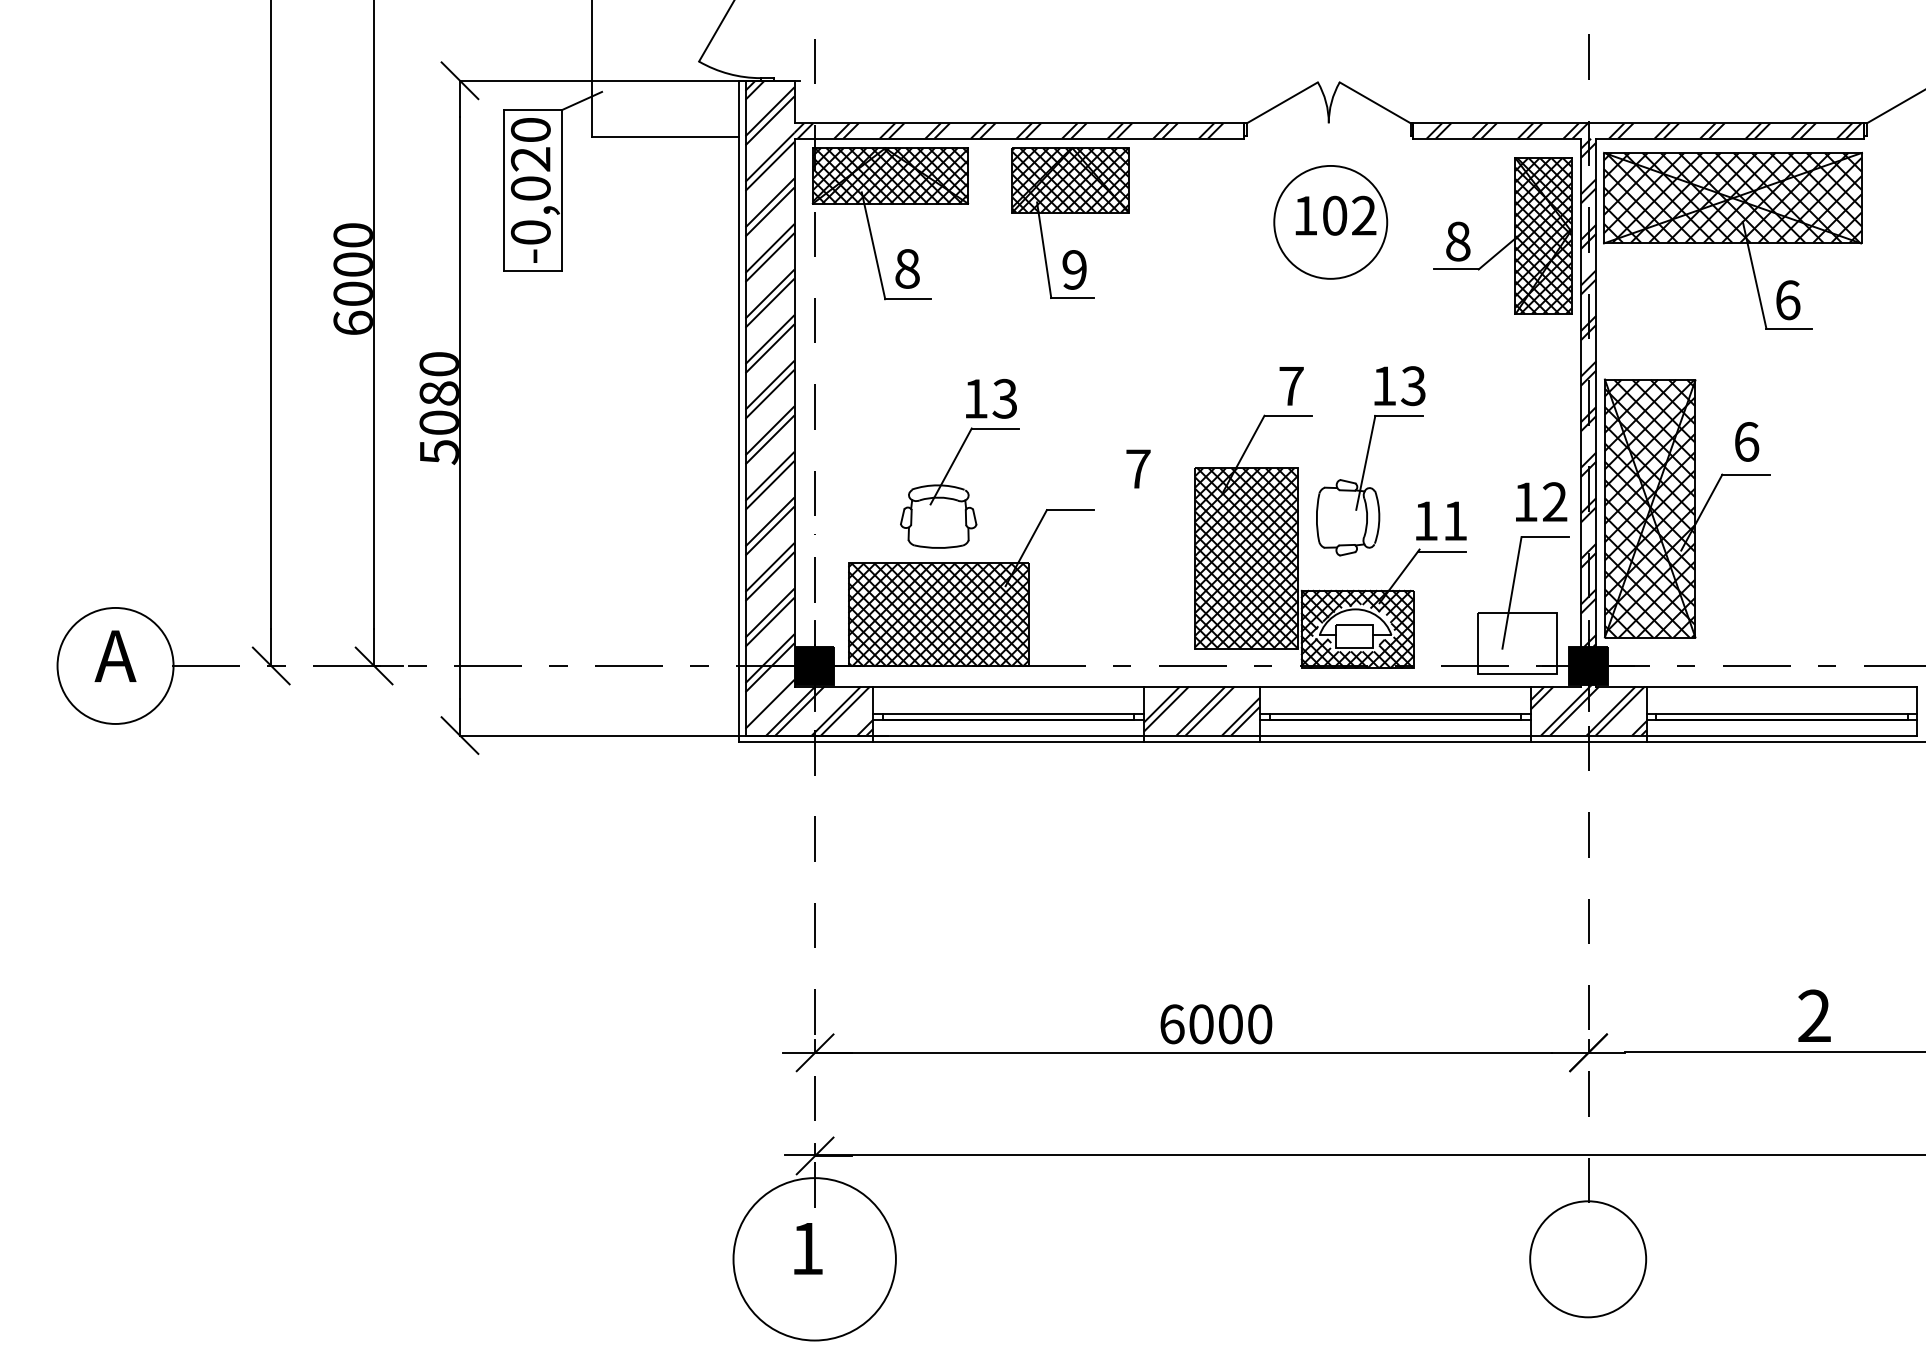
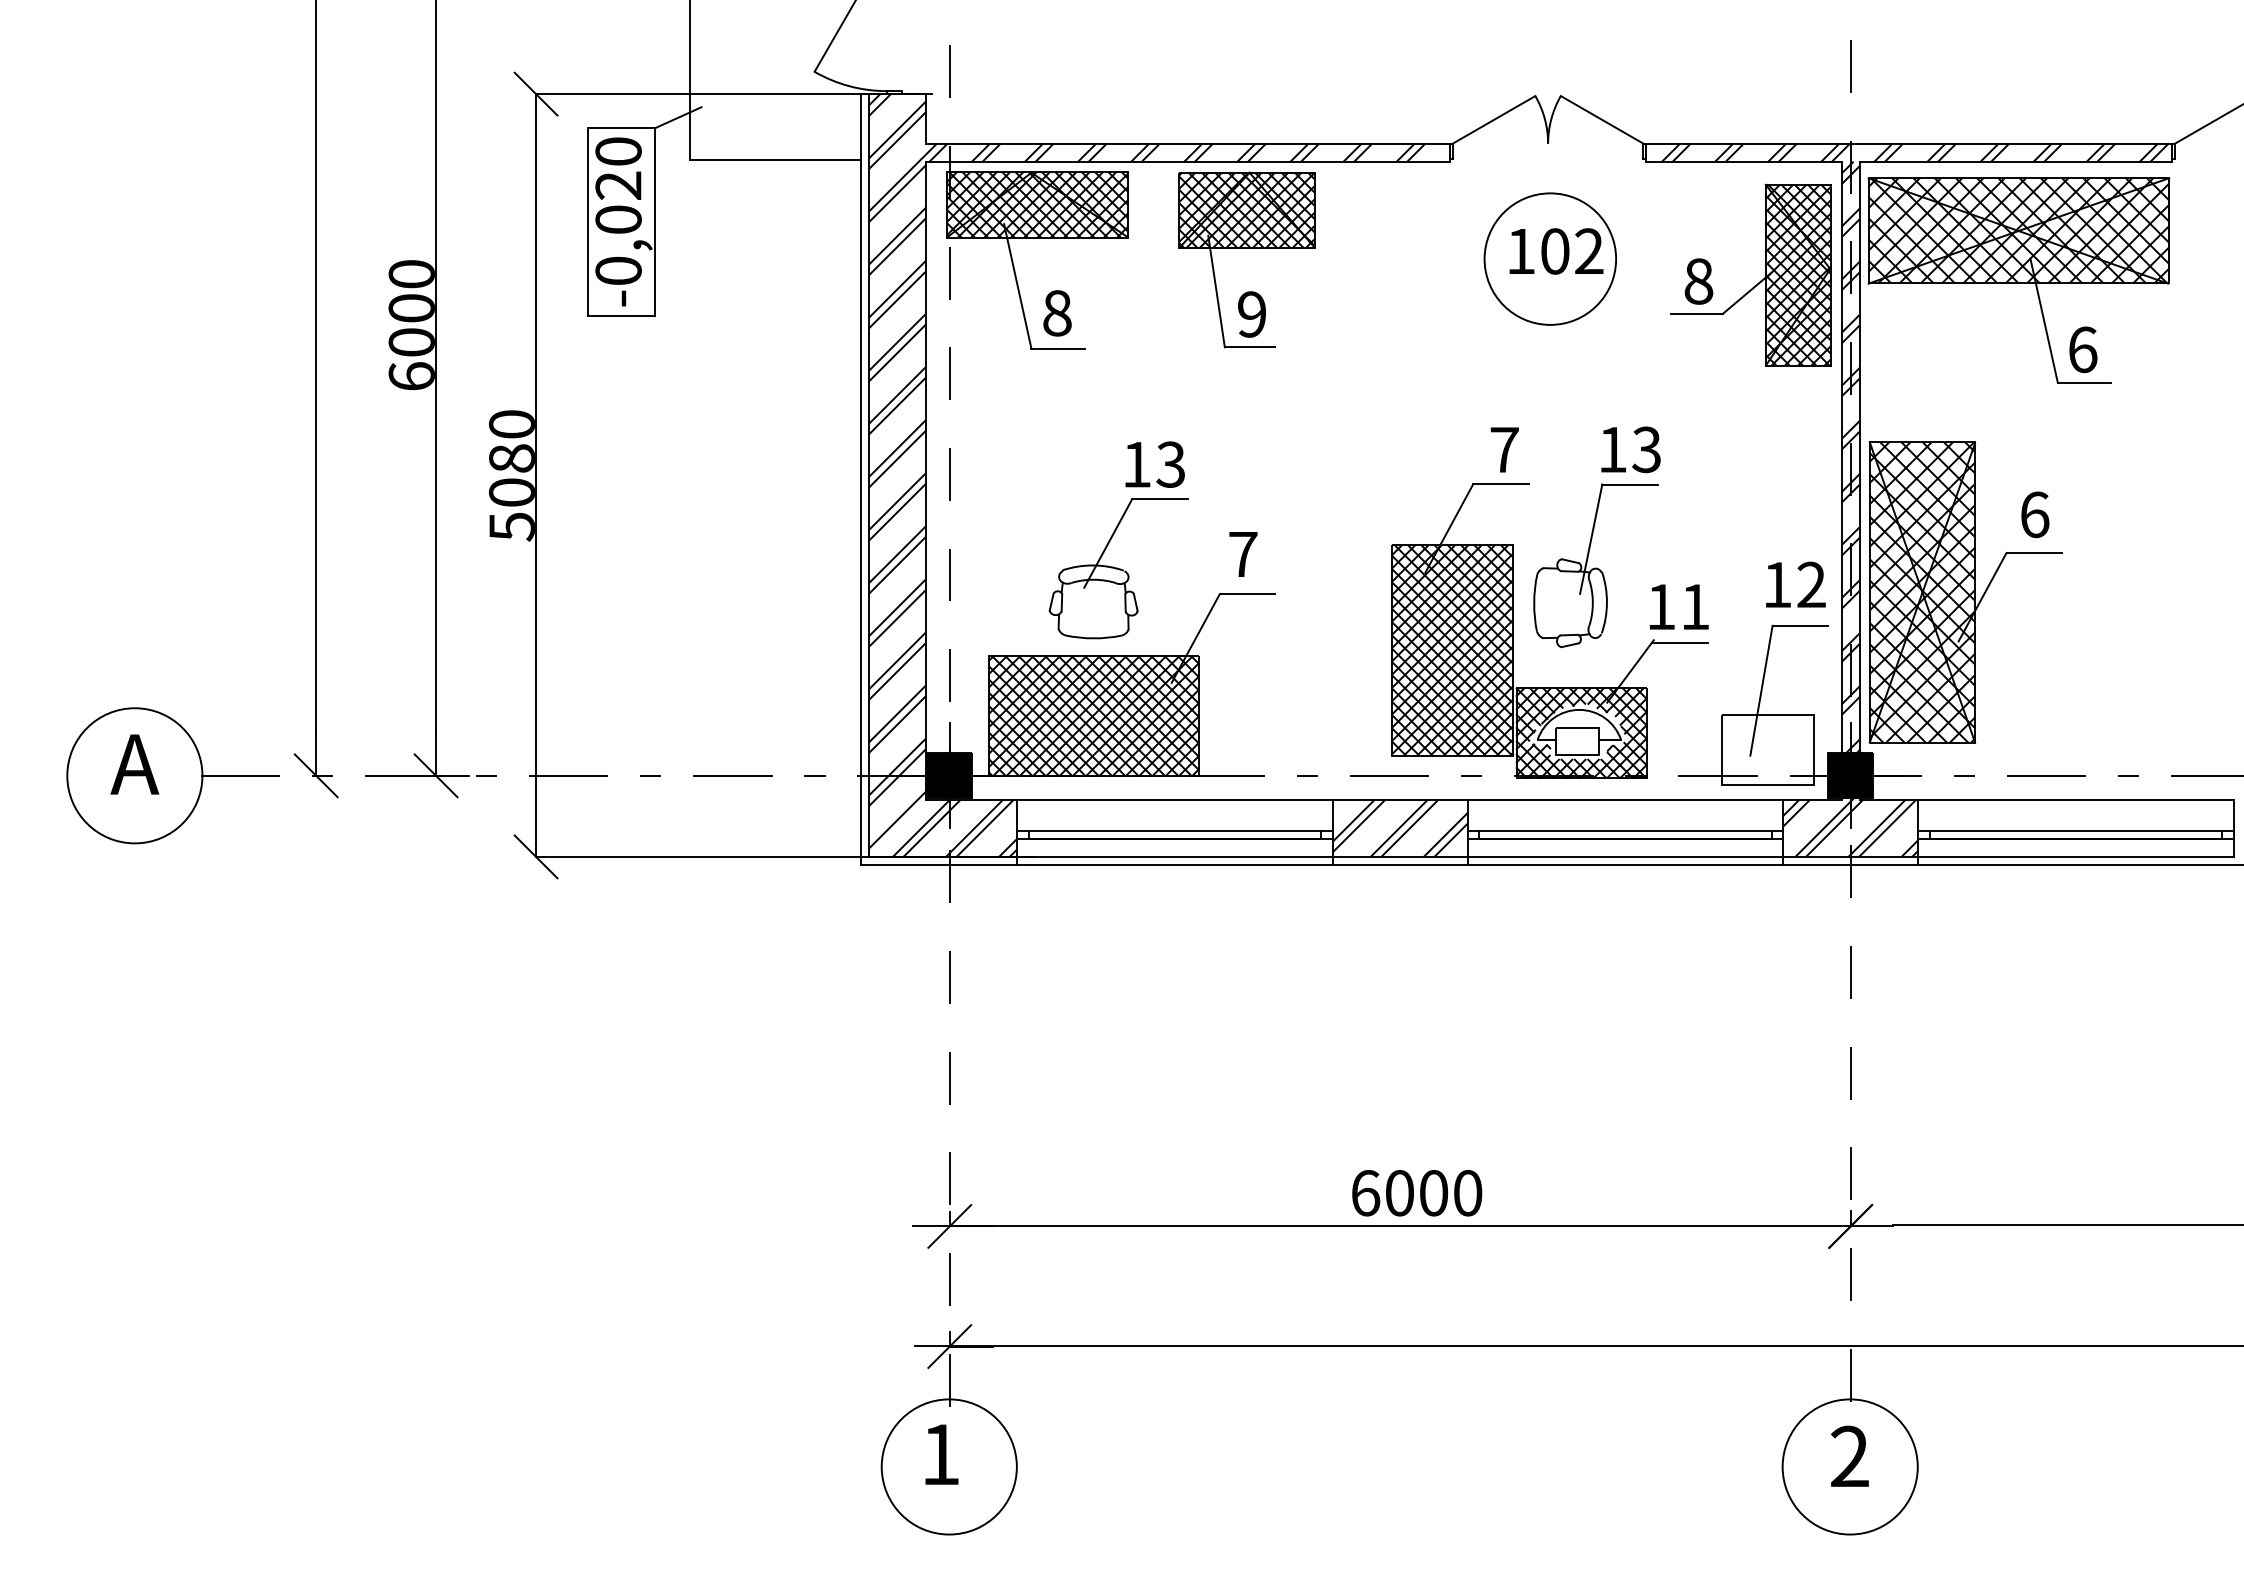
text: (1138, 469) -> (1243, 554), moved
text: (1814, 1015) -> (1849, 1455), moved
circle: (814, 1258) -> (948, 1466), size x0.71

